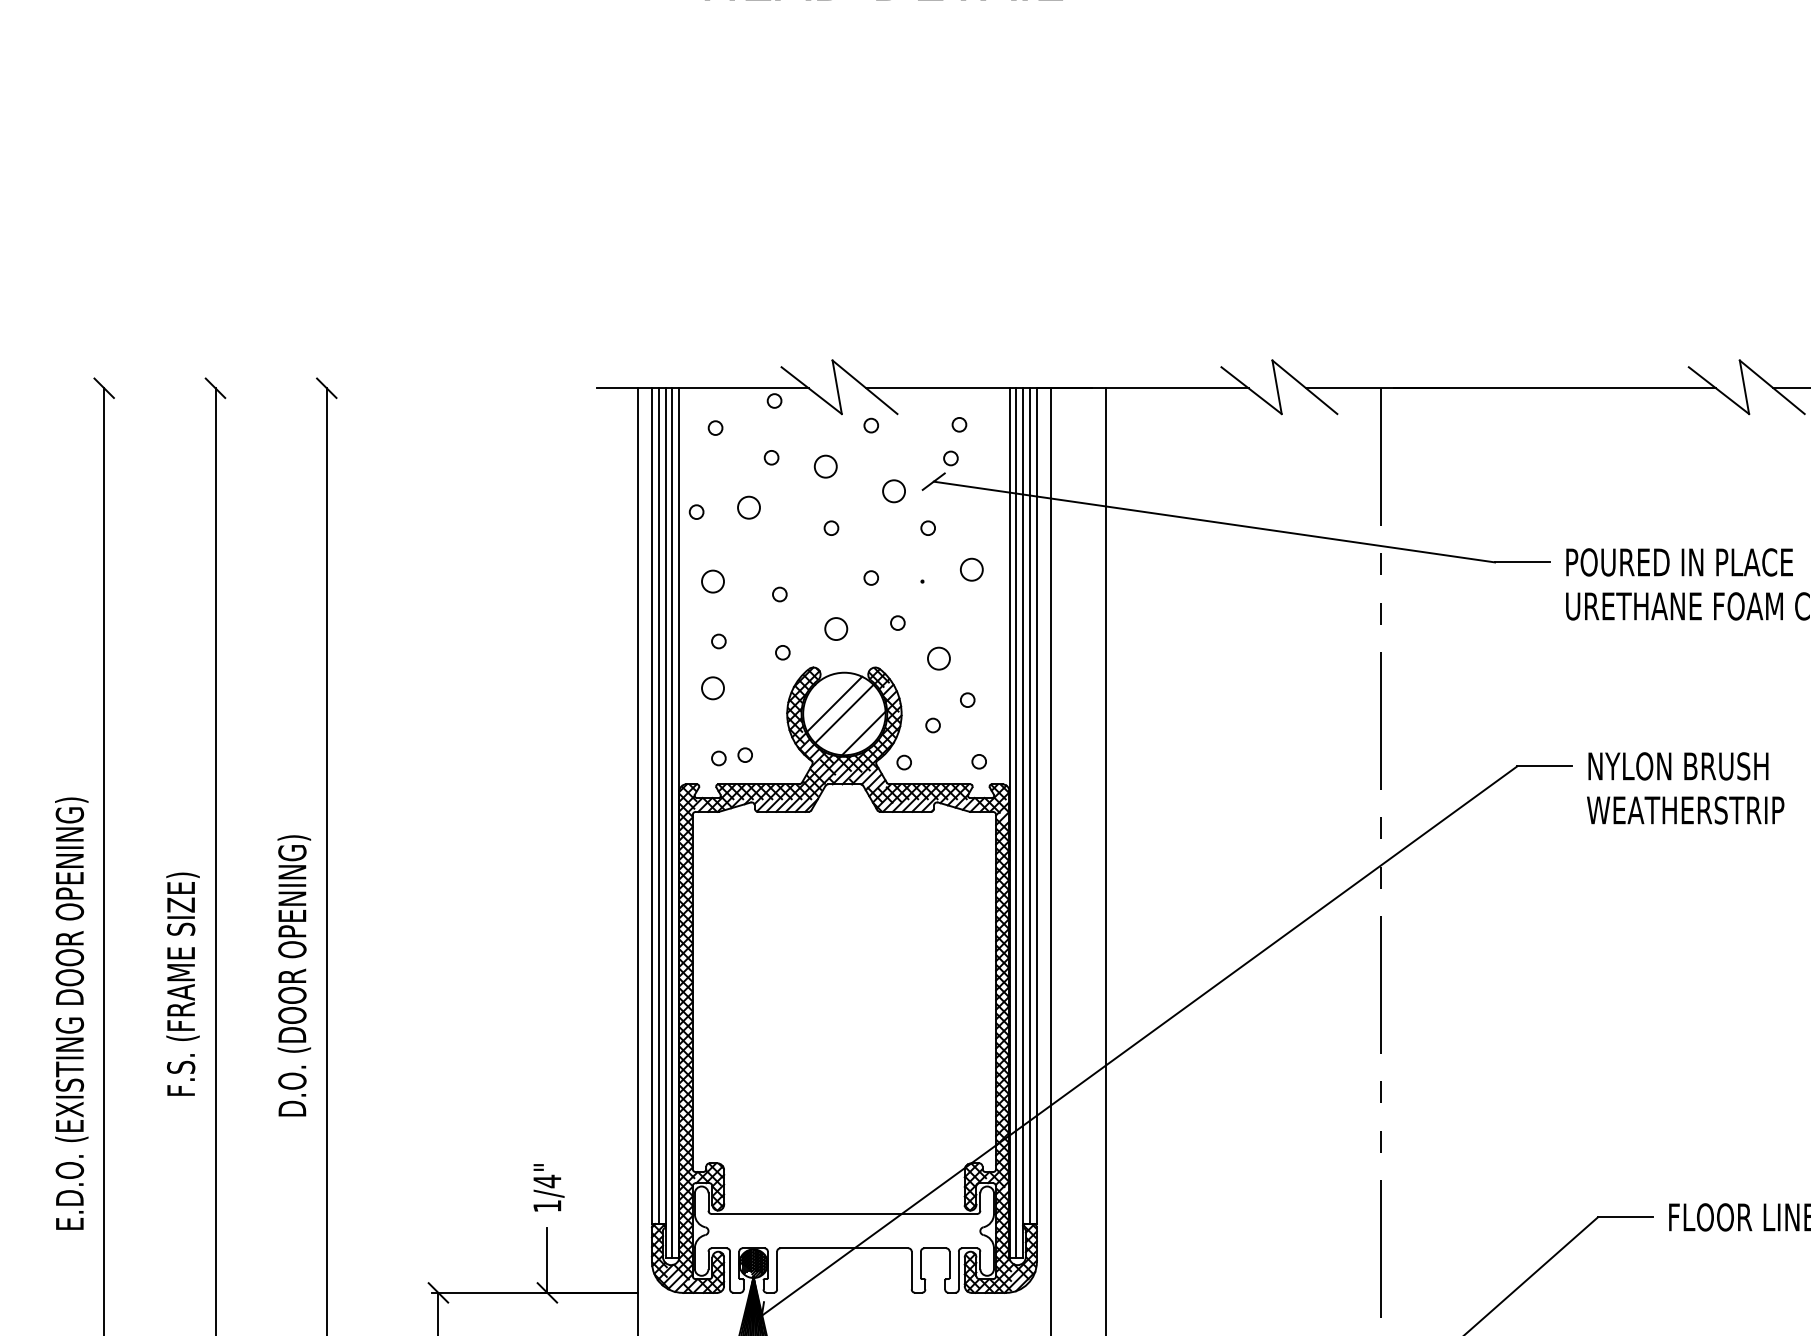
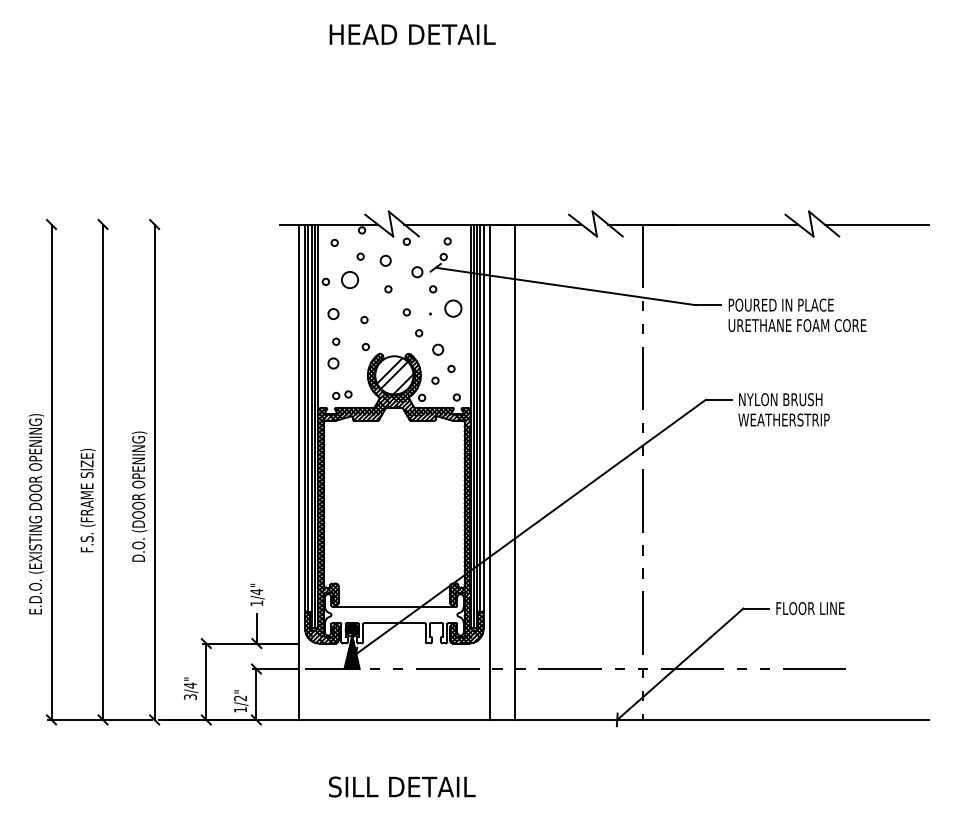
circle: (749, 506) -> (350, 279), size x1.6
circle: (972, 569) -> (453, 308), size x1.6
circle: (836, 627) -> (390, 335), removed

